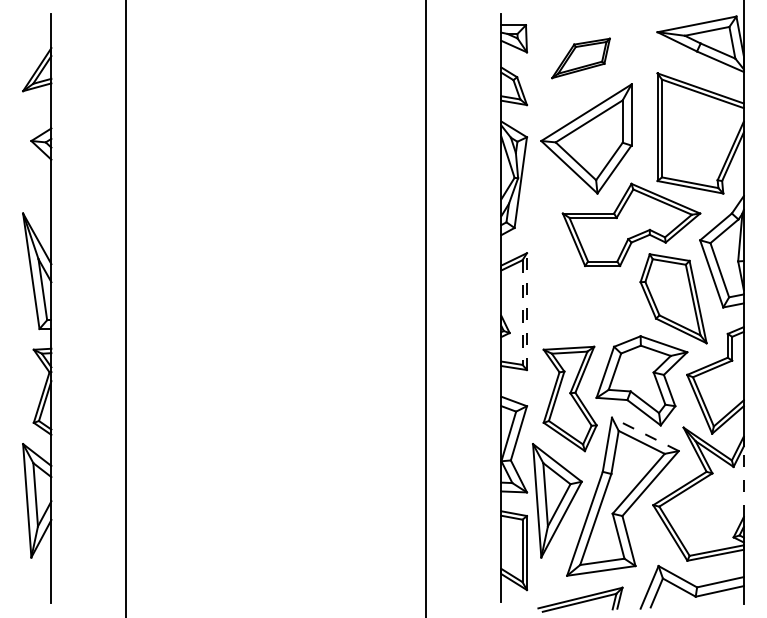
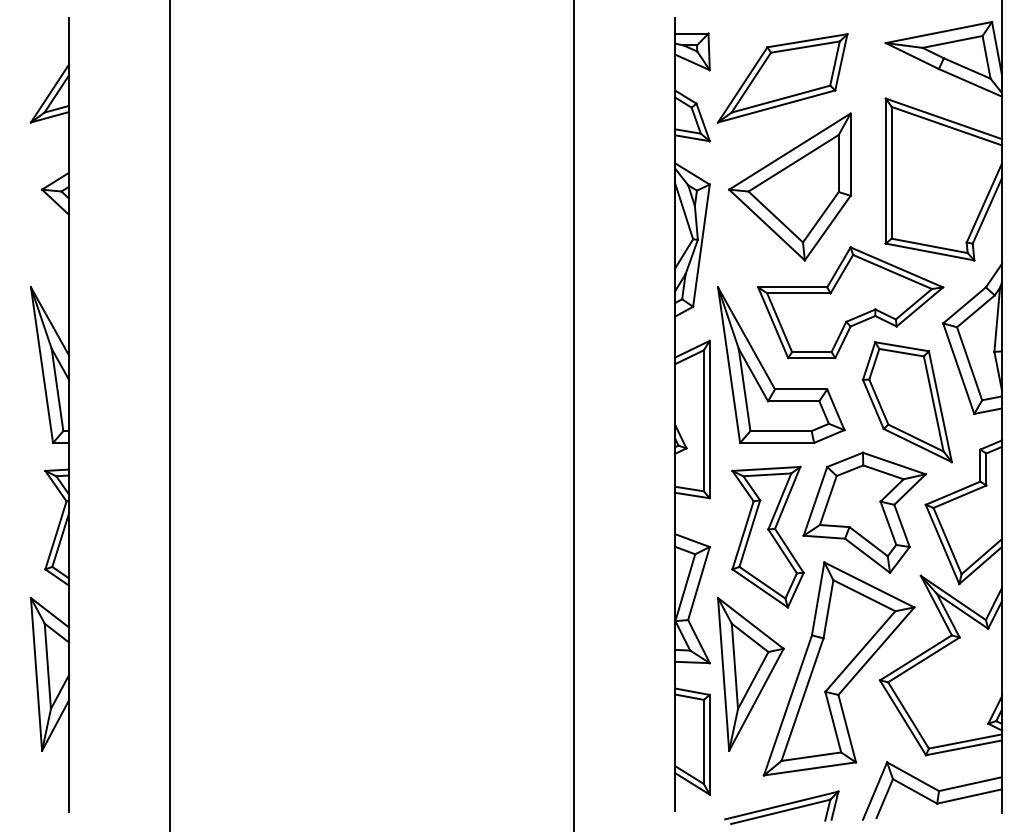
part: (580, 58) -> (782, 78), size x1.67
part: (569, 275) -> (766, 371), added
line: (526, 311) -> (709, 419), dashed -> solid
line: (522, 312) -> (703, 420), dashed -> solid
line: (644, 434) -> (868, 584), dashed -> solid
line: (744, 481) -> (1002, 648), dashed -> solid

